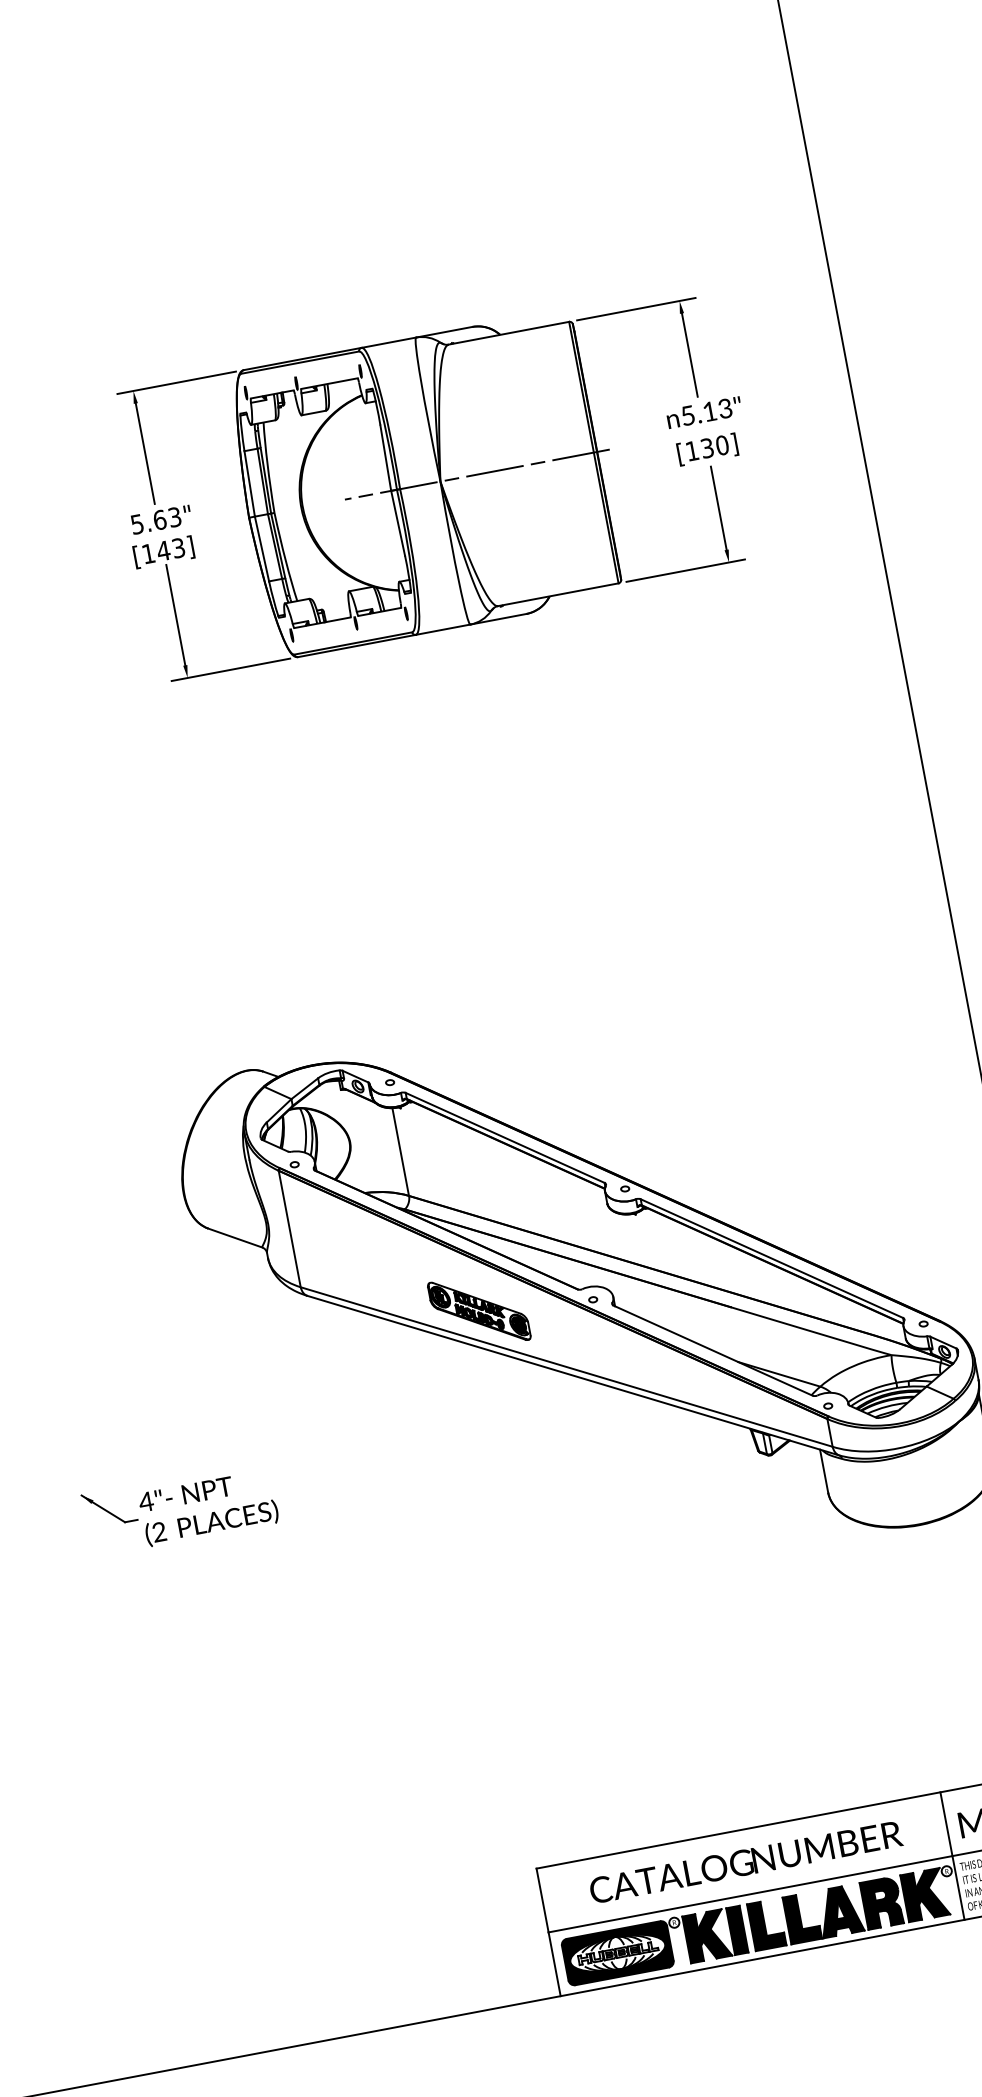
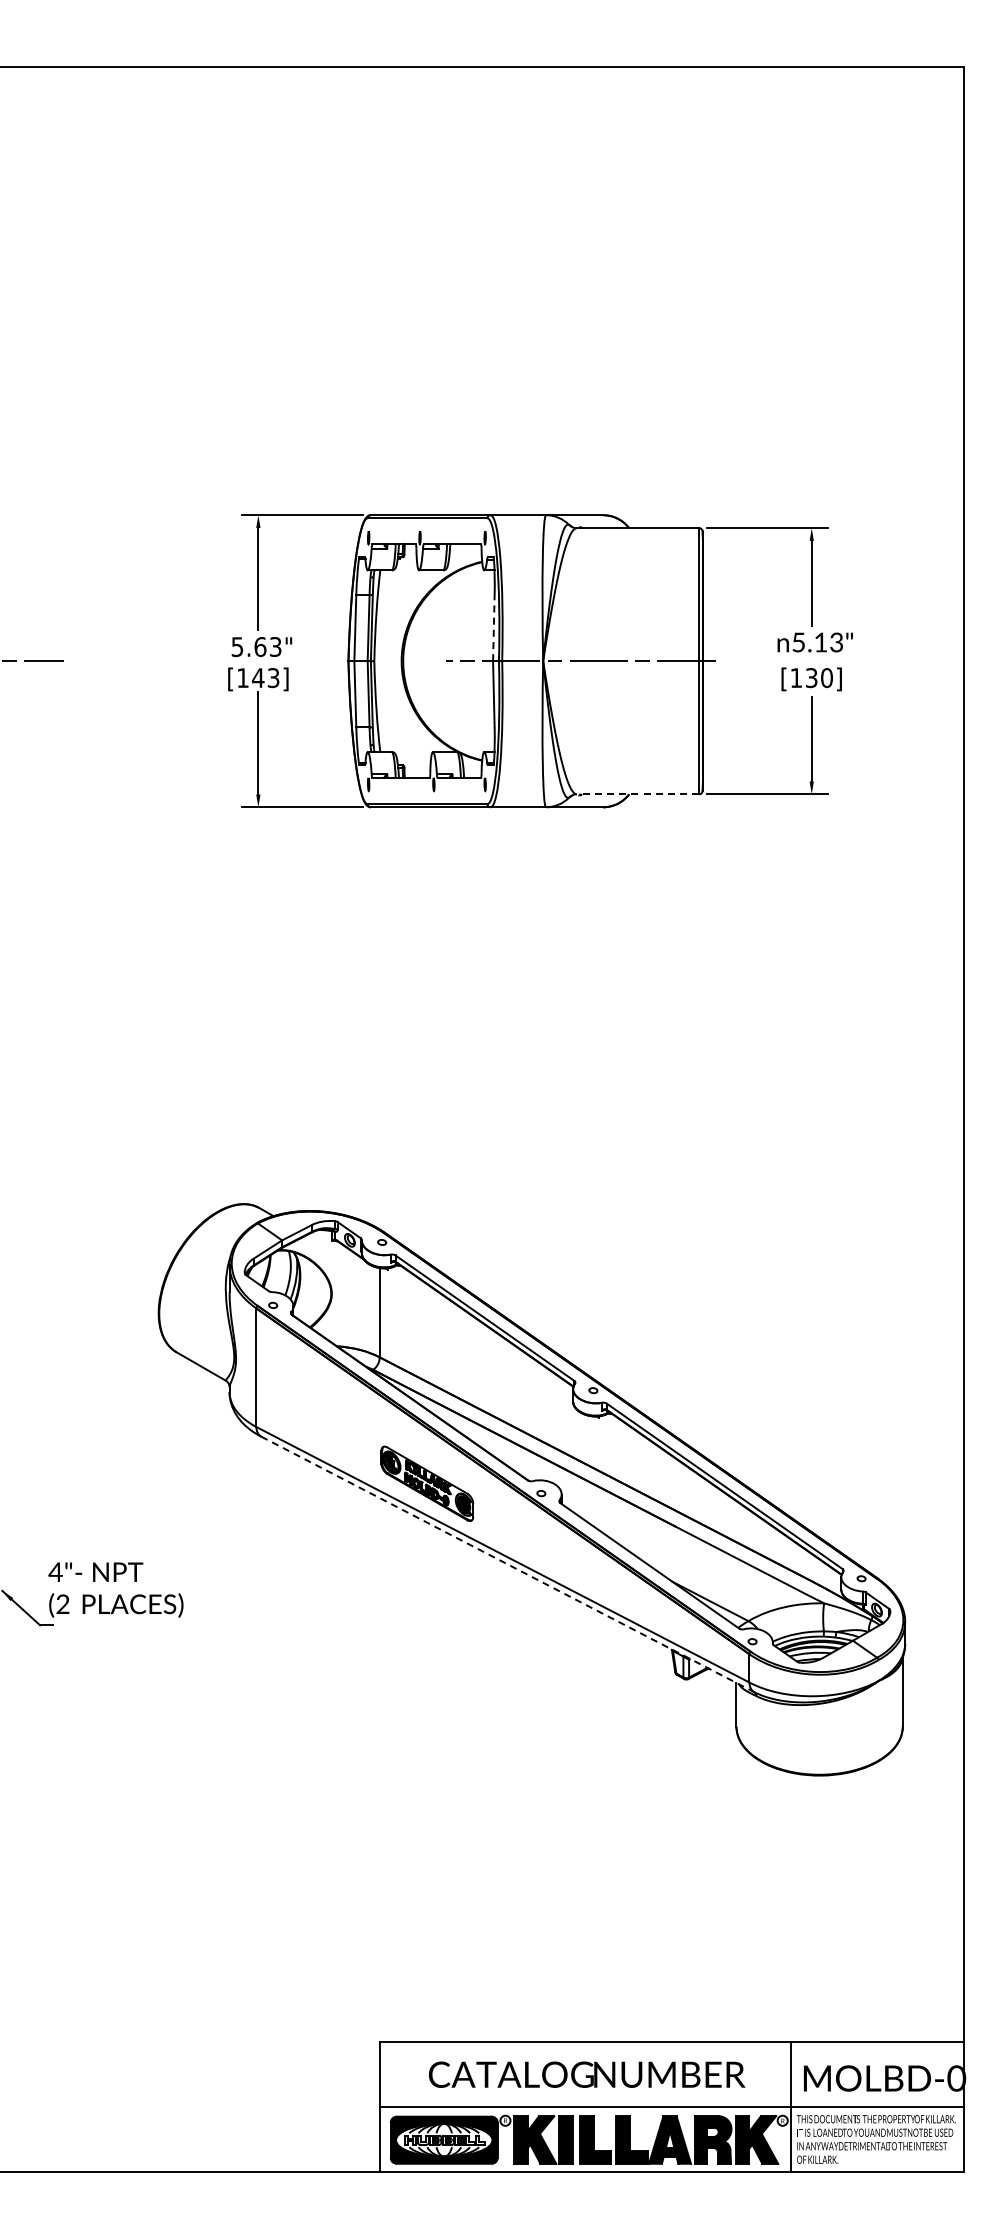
line: (385, 457) -> (493, 627), solid -> dashed
line: (557, 595) -> (637, 794), solid -> dashed
line: (571, 1374) -> (506, 1563), solid -> dashed
text: (208, 1507) -> (115, 1589), moved

